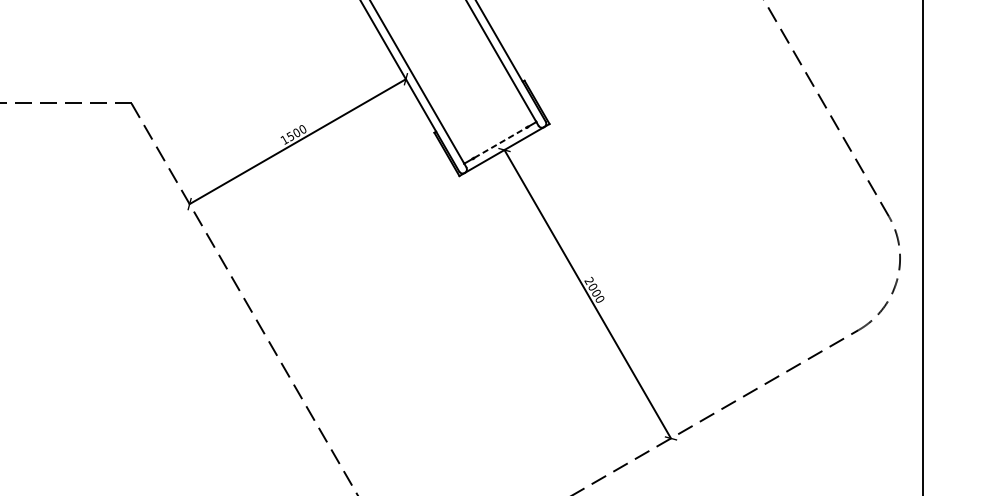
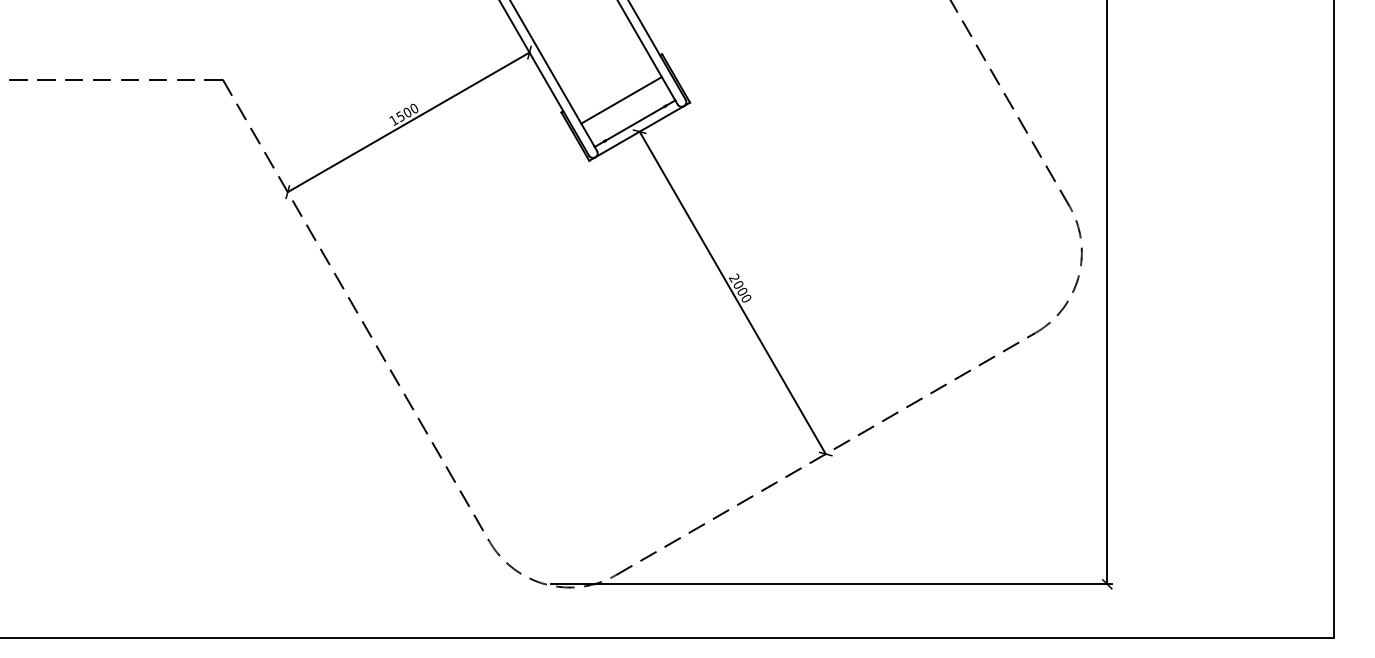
line: (488, 122) -> (621, 100), added
line: (500, 142) -> (635, 123), dashed -> solid

